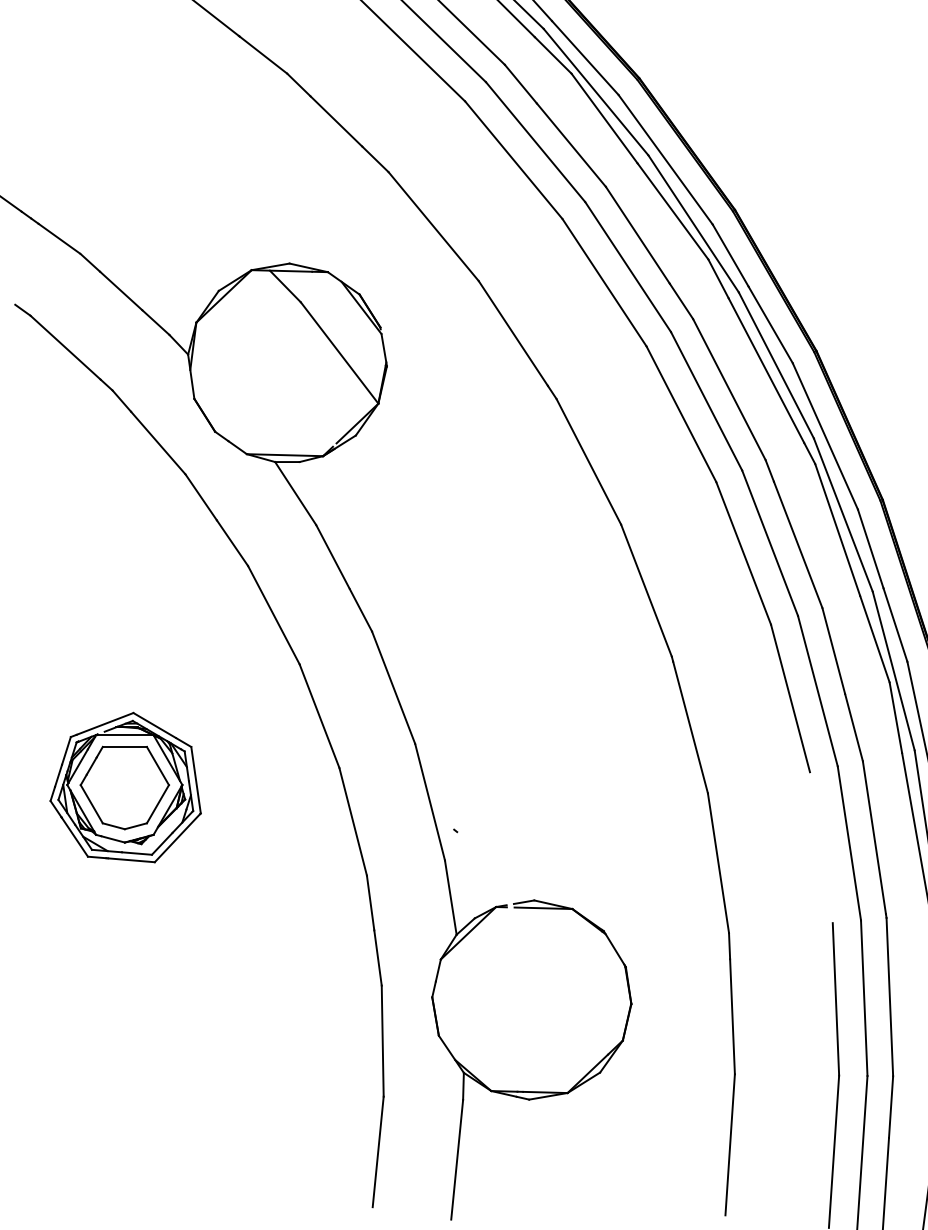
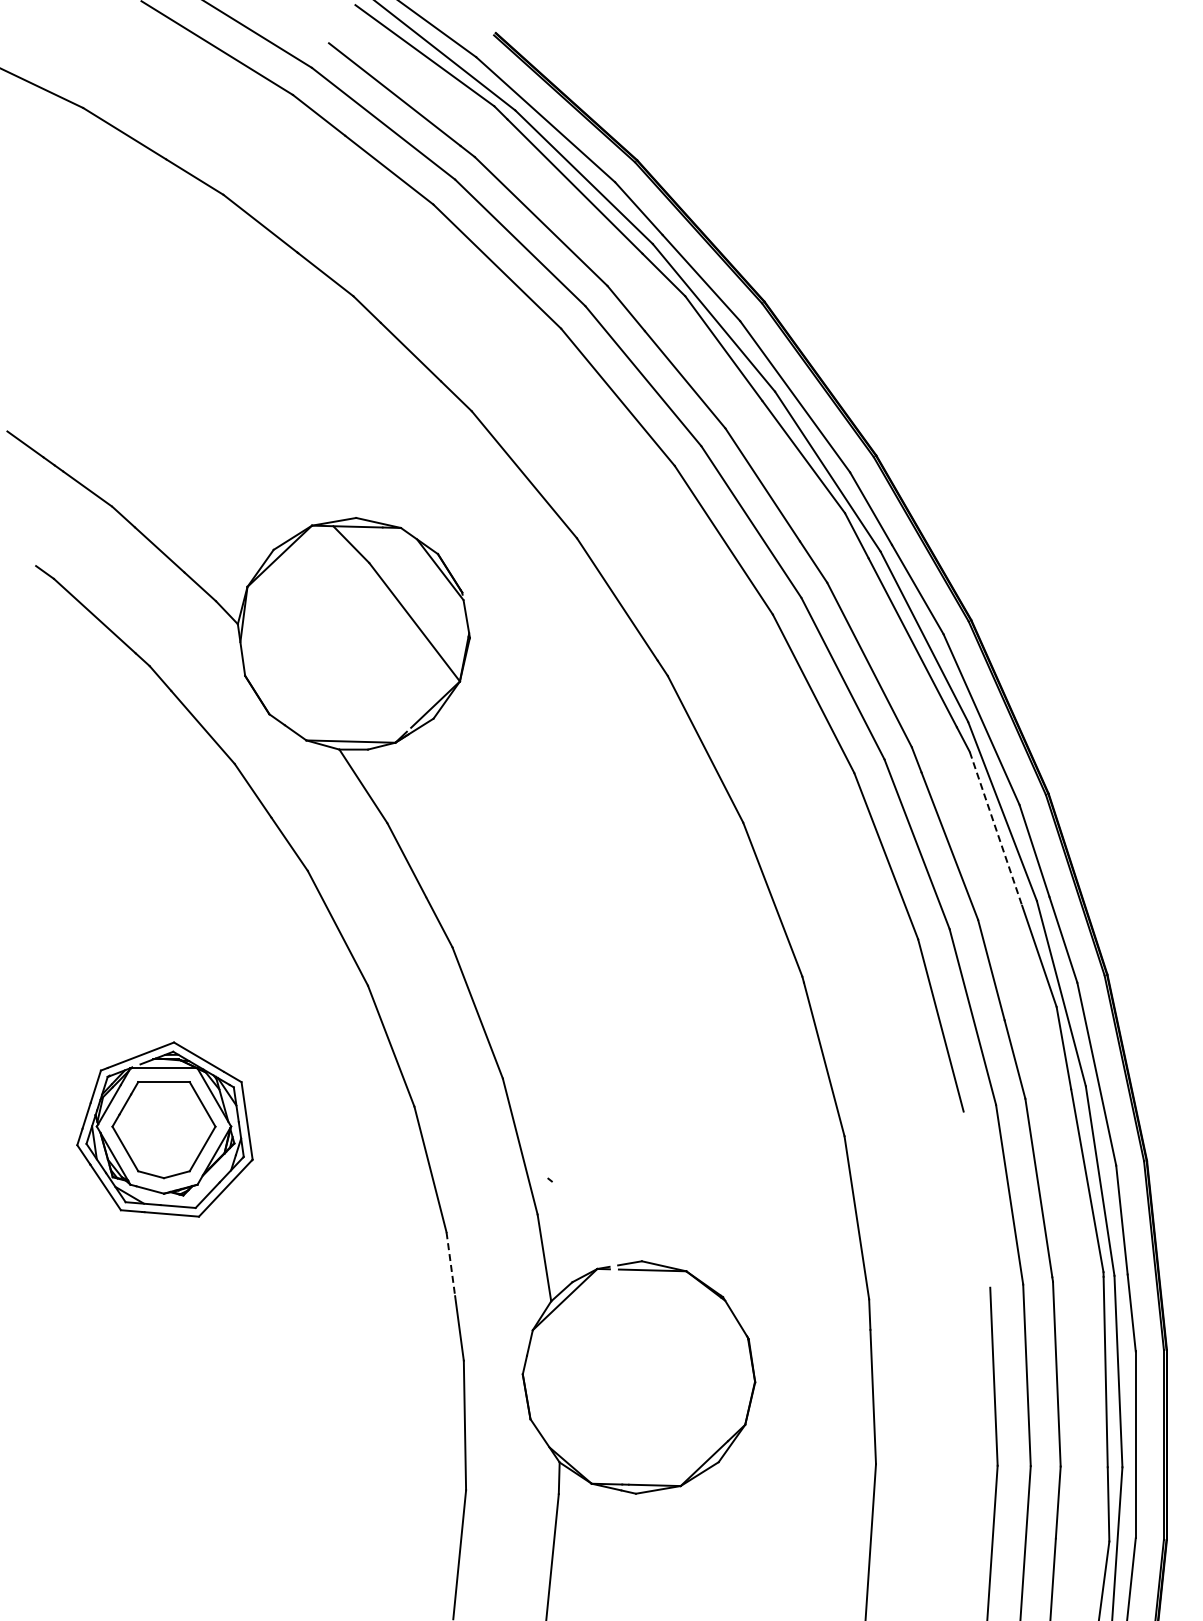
line: (838, 530) -> (996, 829), solid -> dashed
line: (370, 903) -> (450, 1264), solid -> dashed

